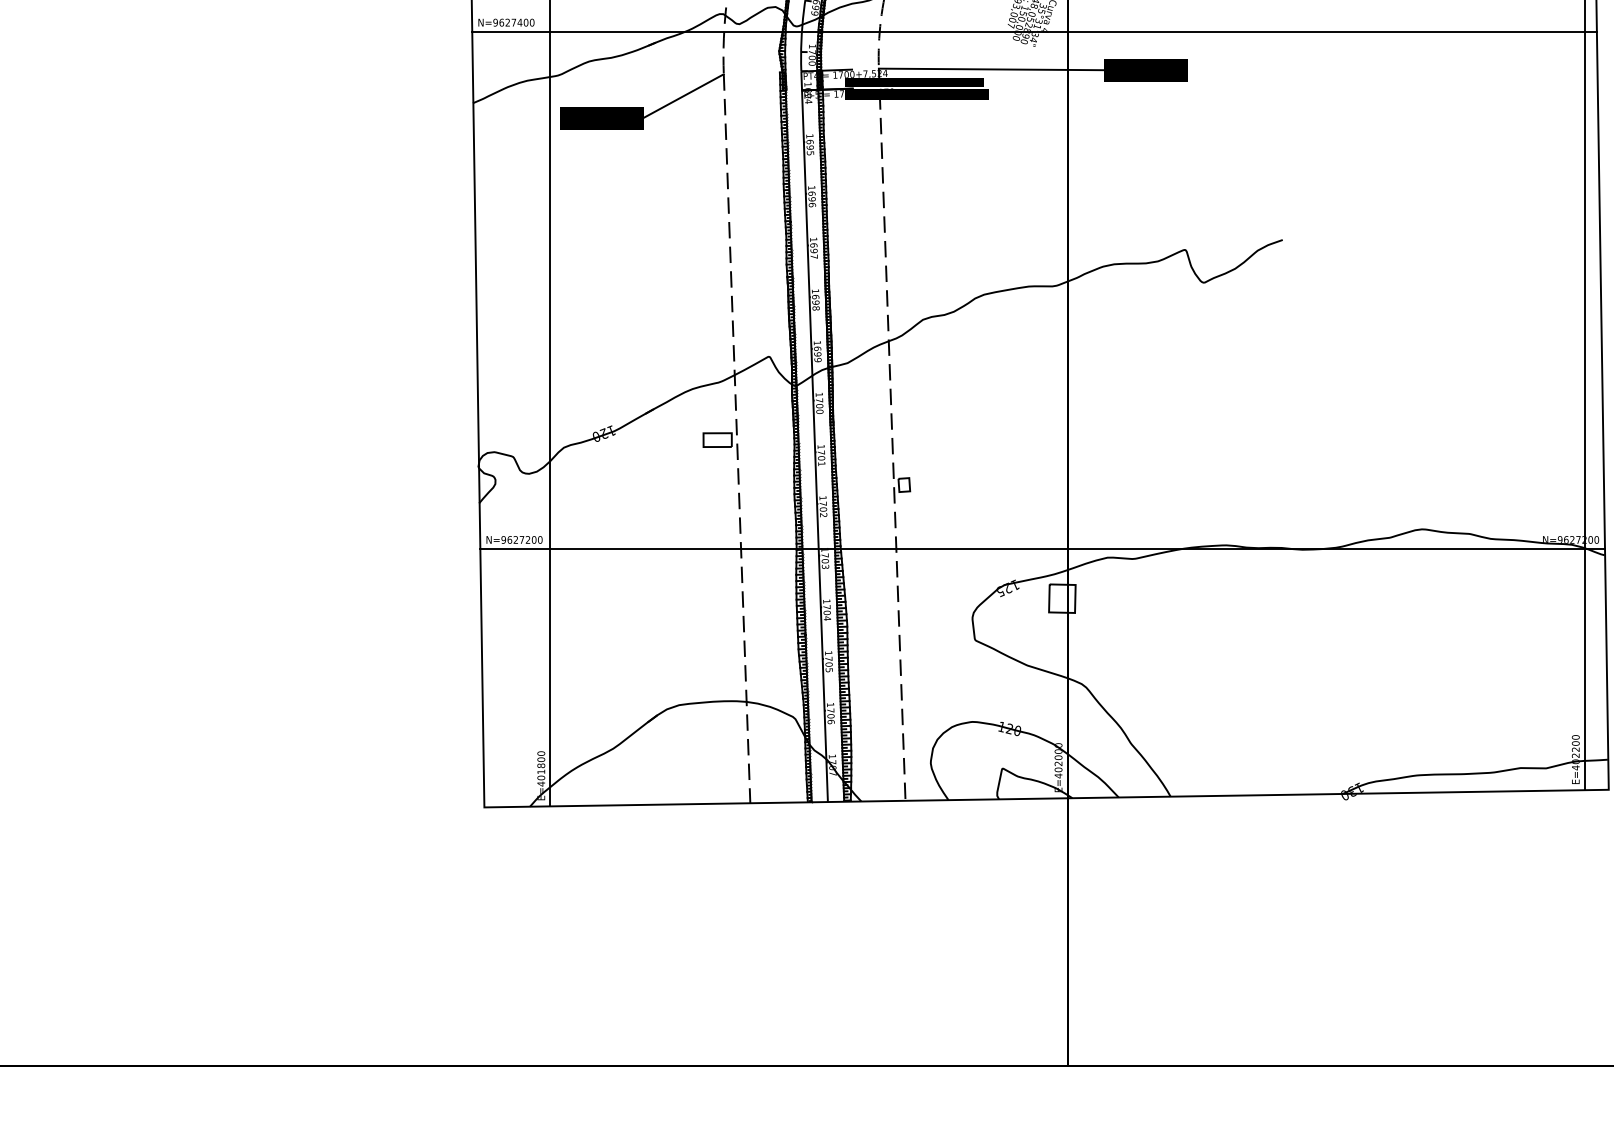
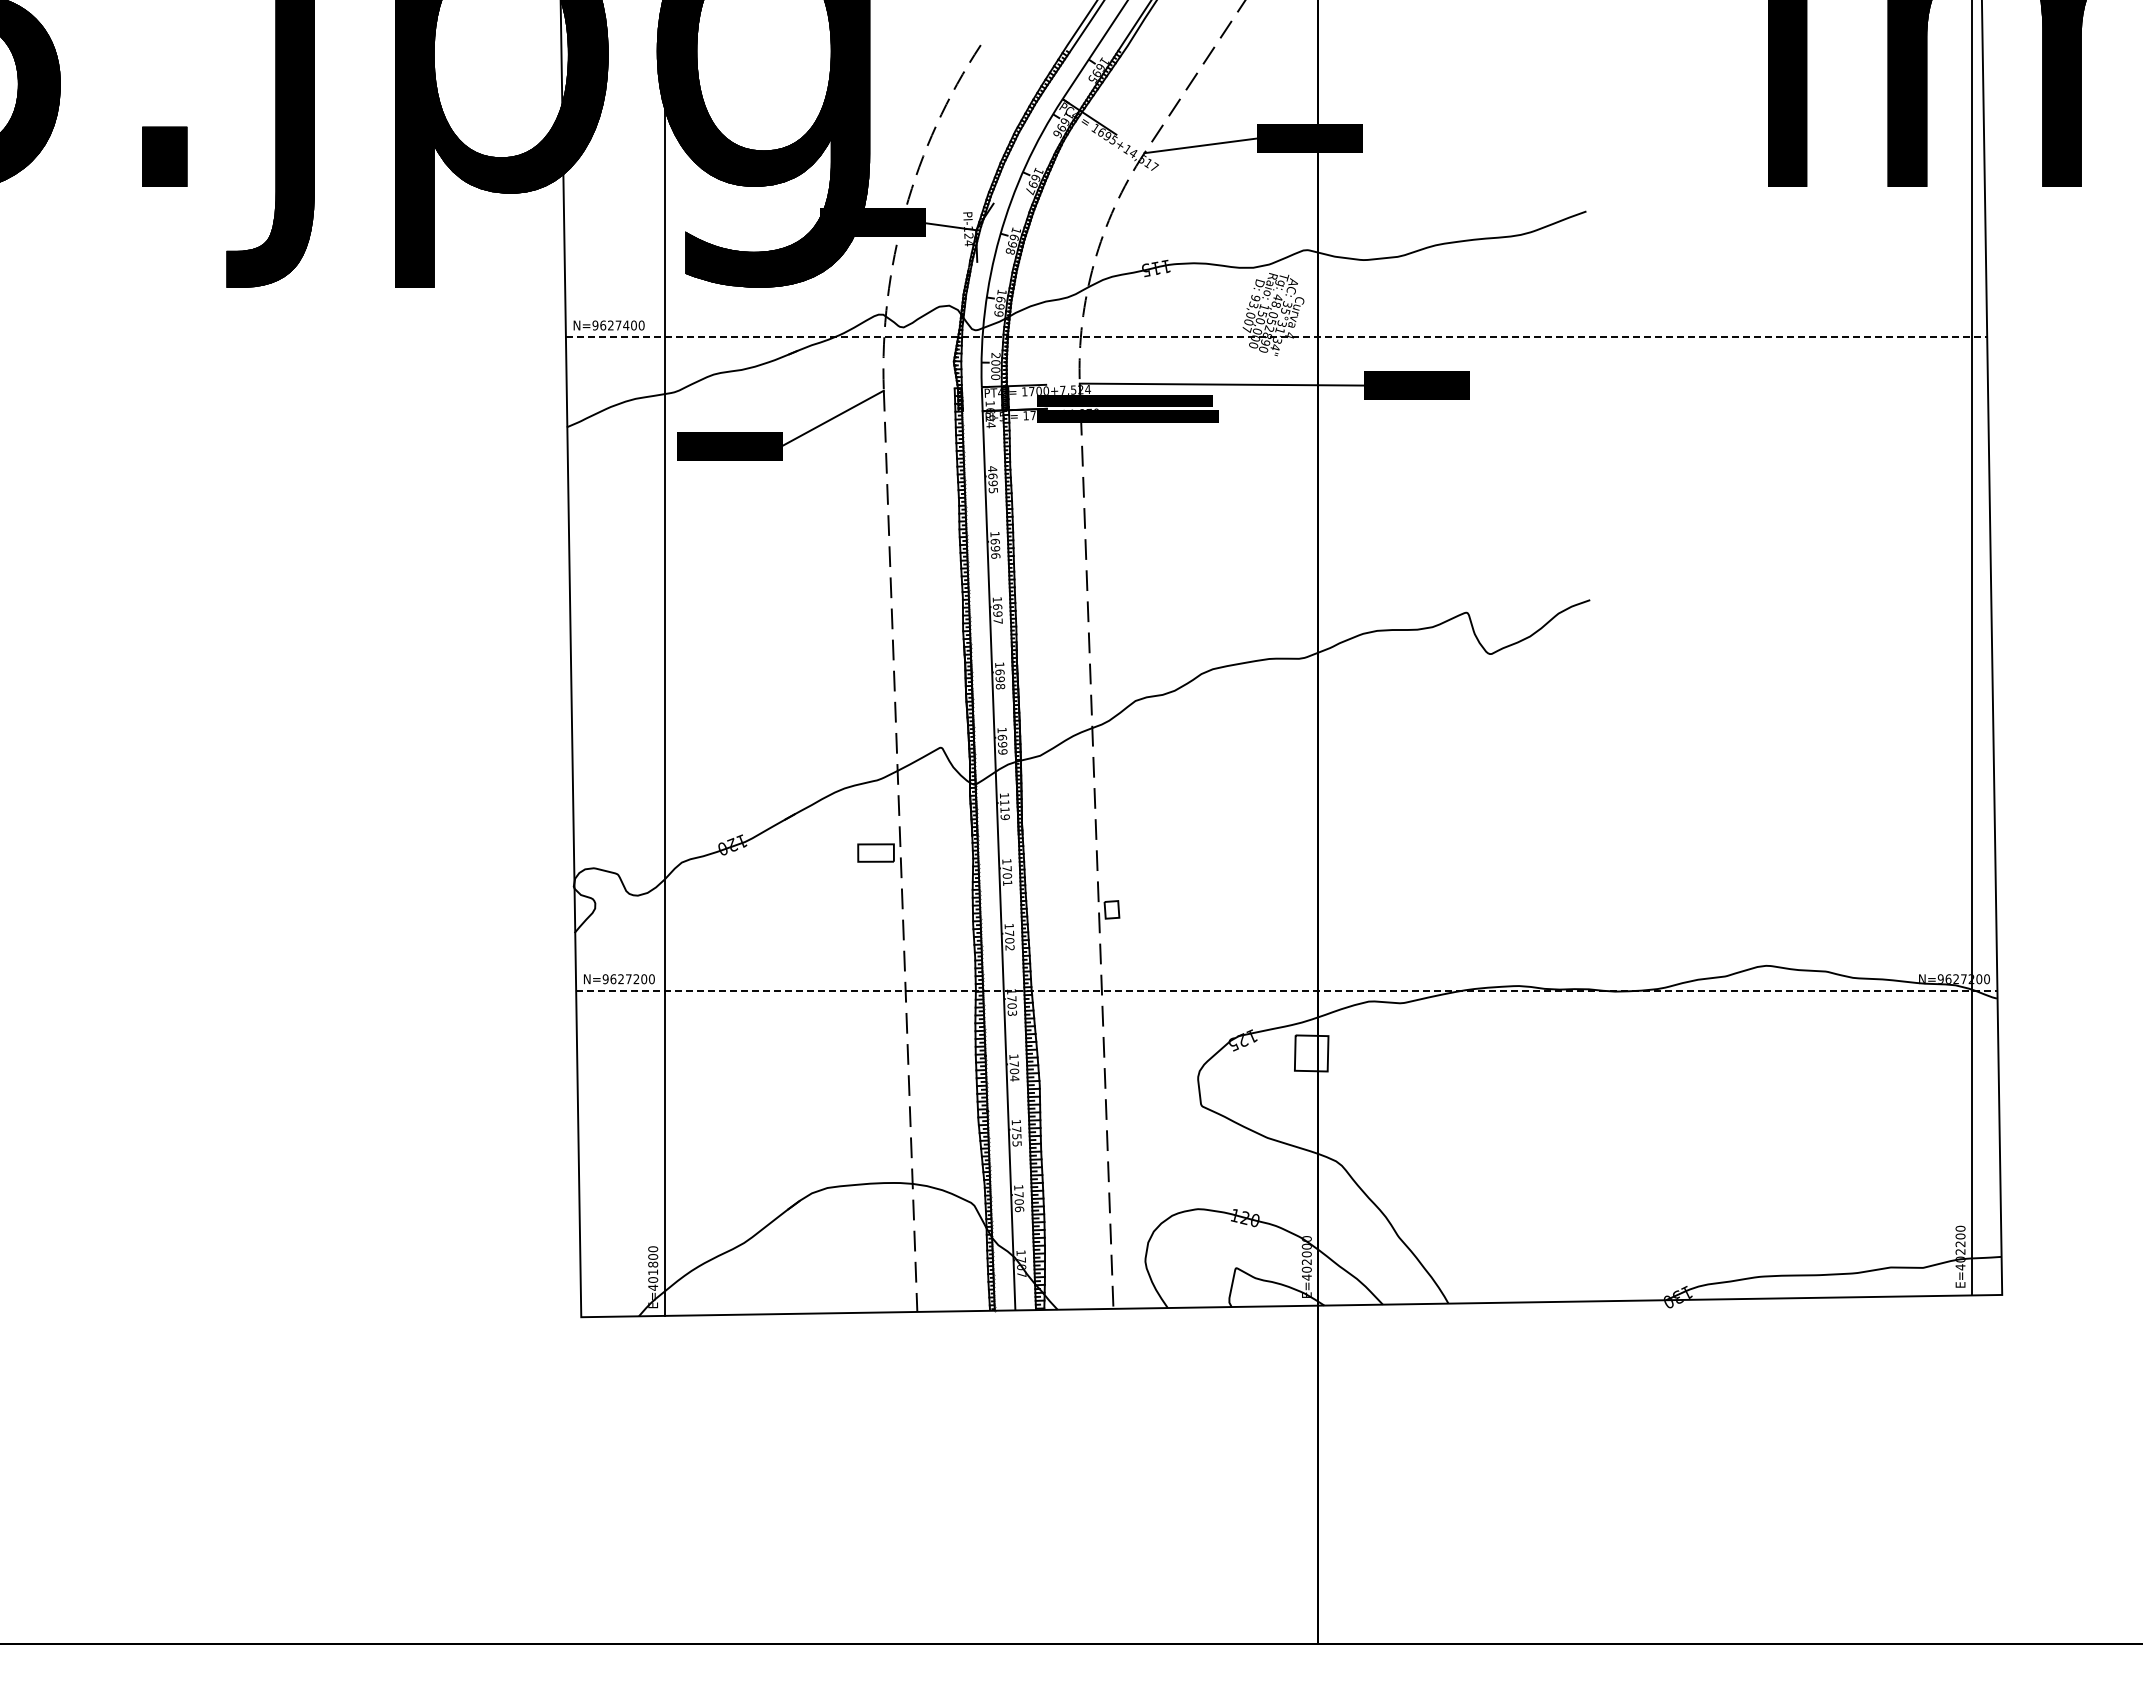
line: (1034, 31) -> (1276, 336), solid -> dashed
text: (812, 49) -> (995, 359), 1700 -> 2000
text: (809, 136) -> (992, 469), 1695 -> 4695
text: (819, 405) -> (1004, 809), 1700 -> 1119
line: (1042, 548) -> (1286, 990), solid -> dashed
text: (828, 664) -> (1016, 1136), 1705 -> 1755

